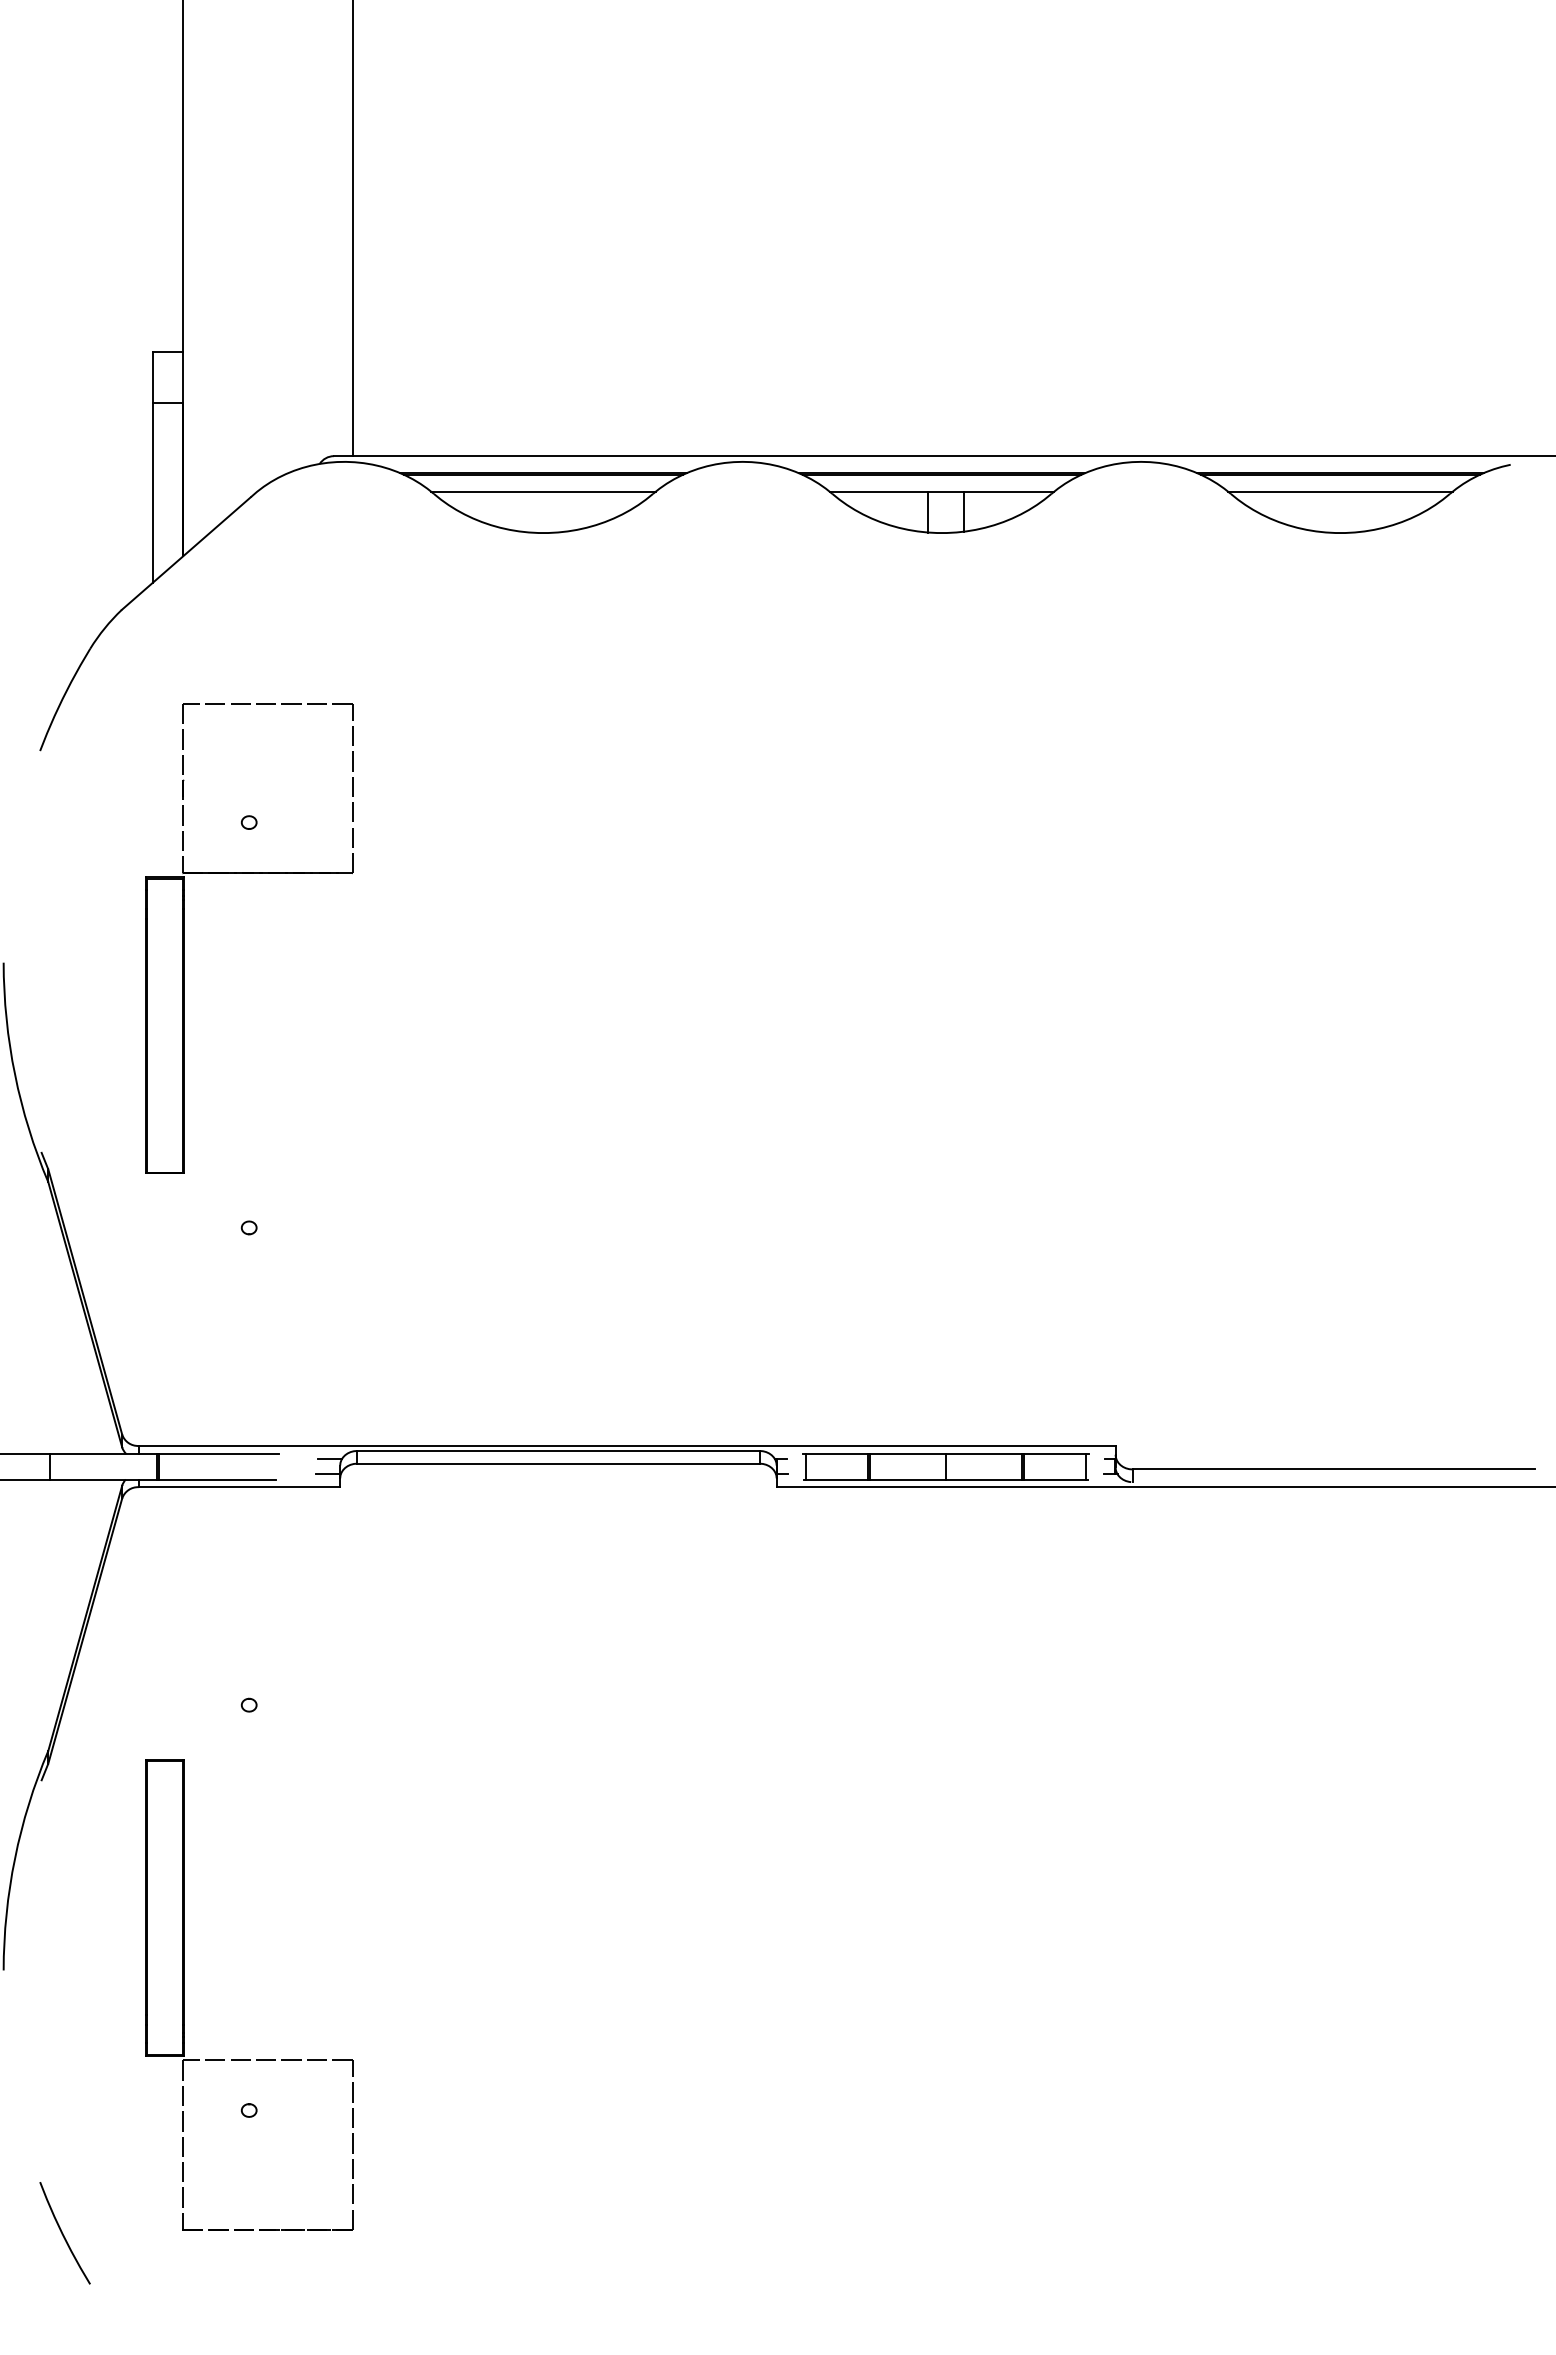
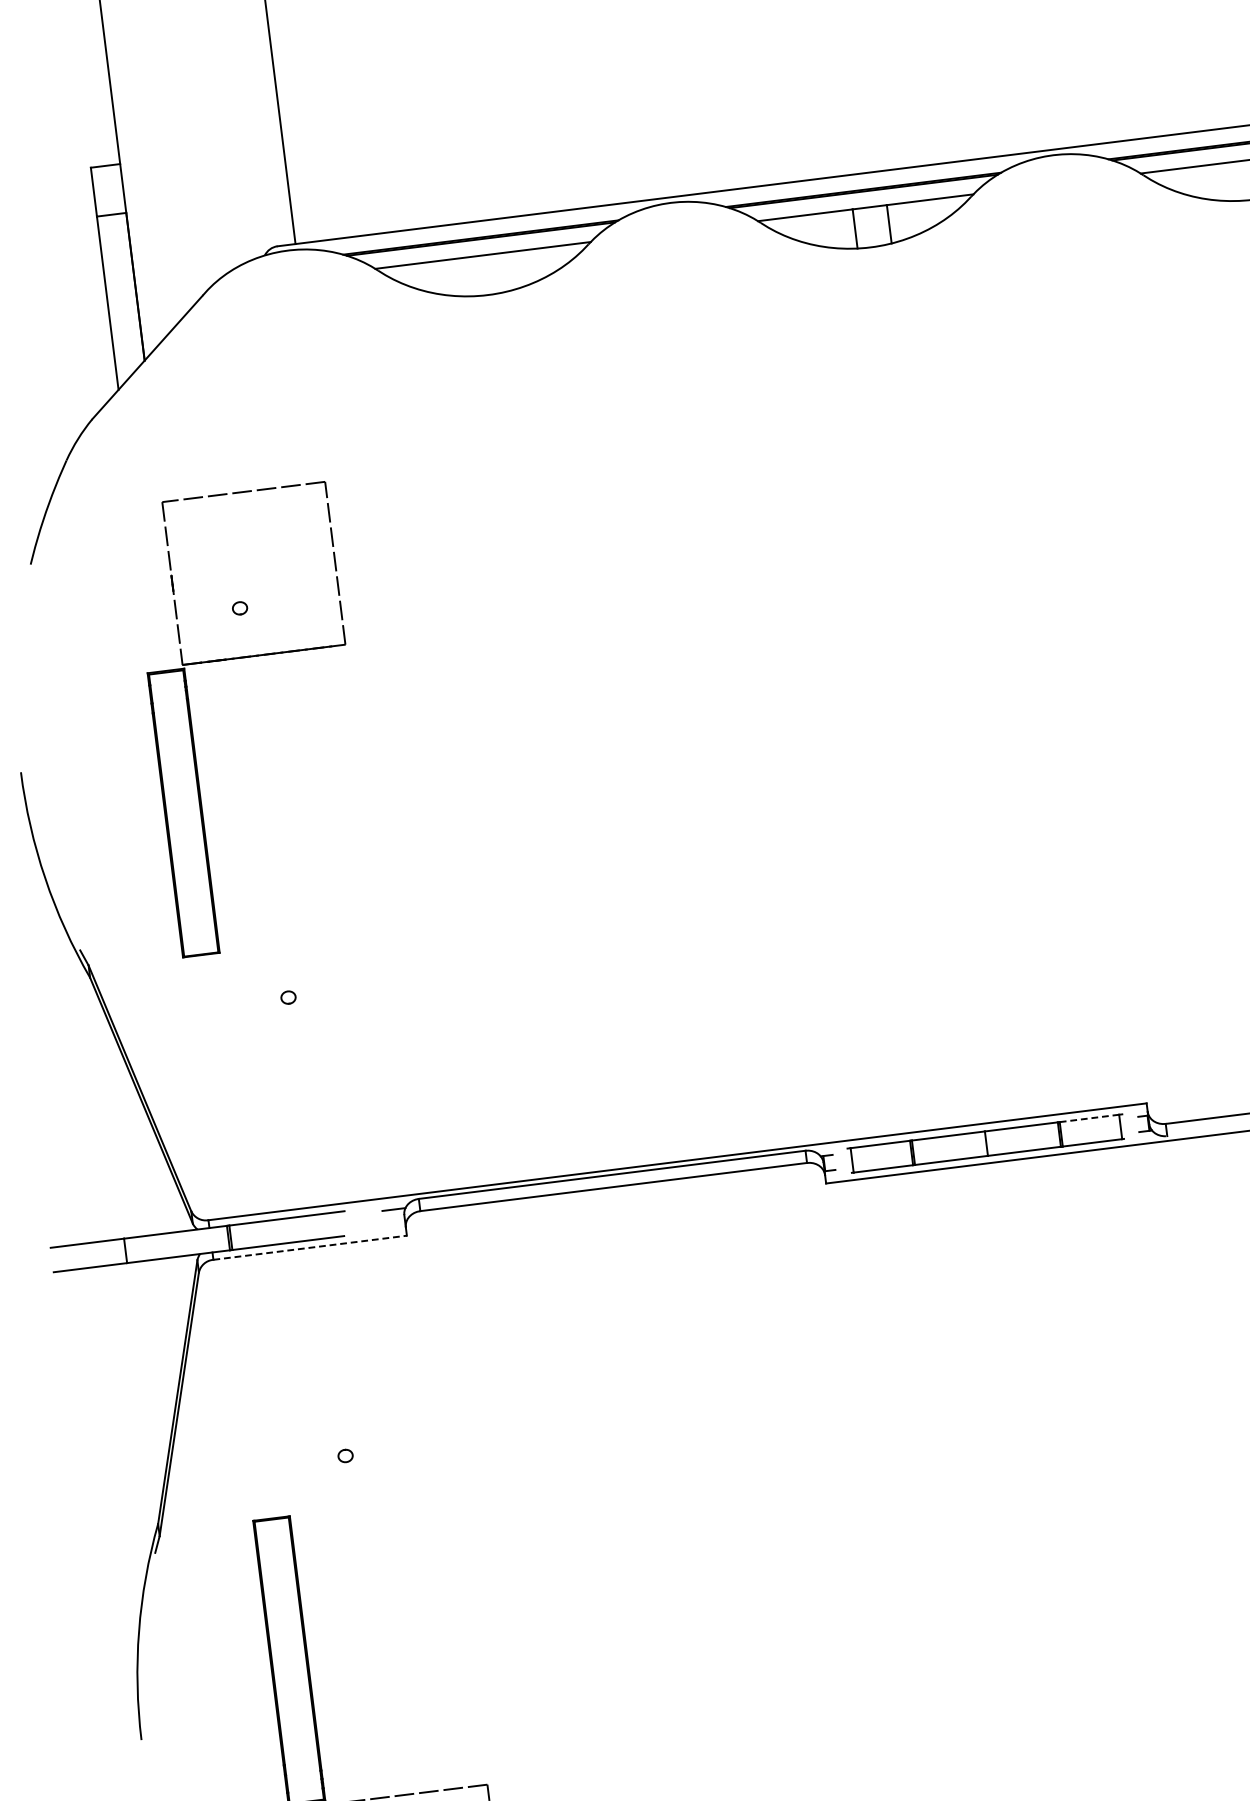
line: (1055, 1454) -> (1089, 1118), solid -> dashed
line: (328, 1474) -> (394, 1224), removed
line: (239, 1487) -> (310, 1248), solid -> dashed

